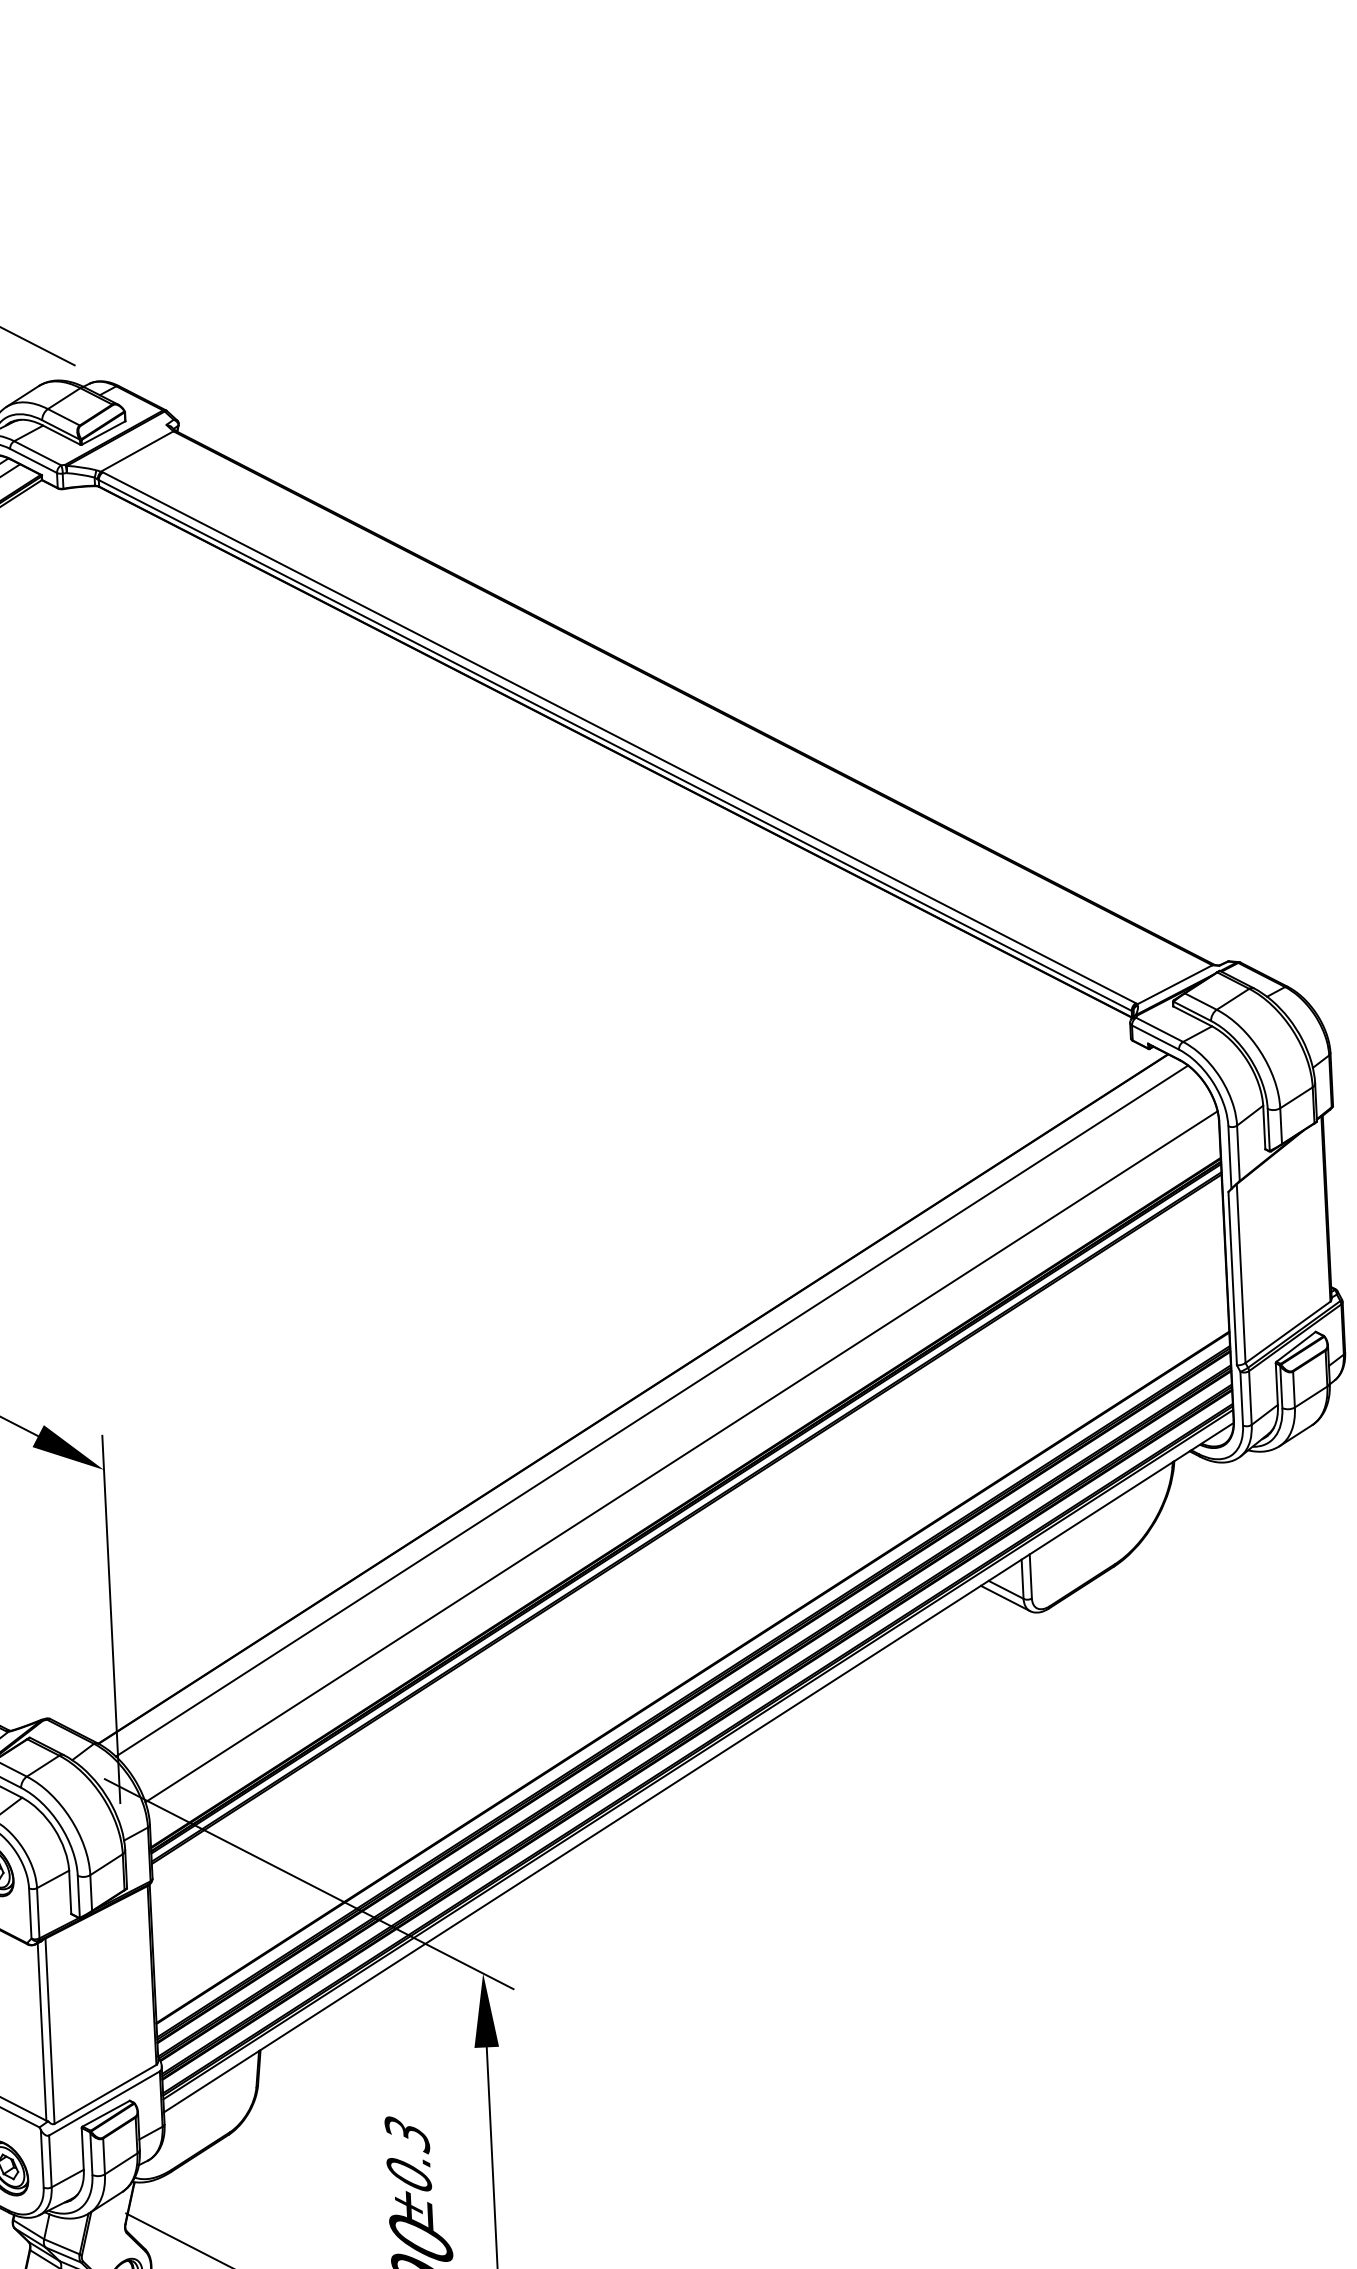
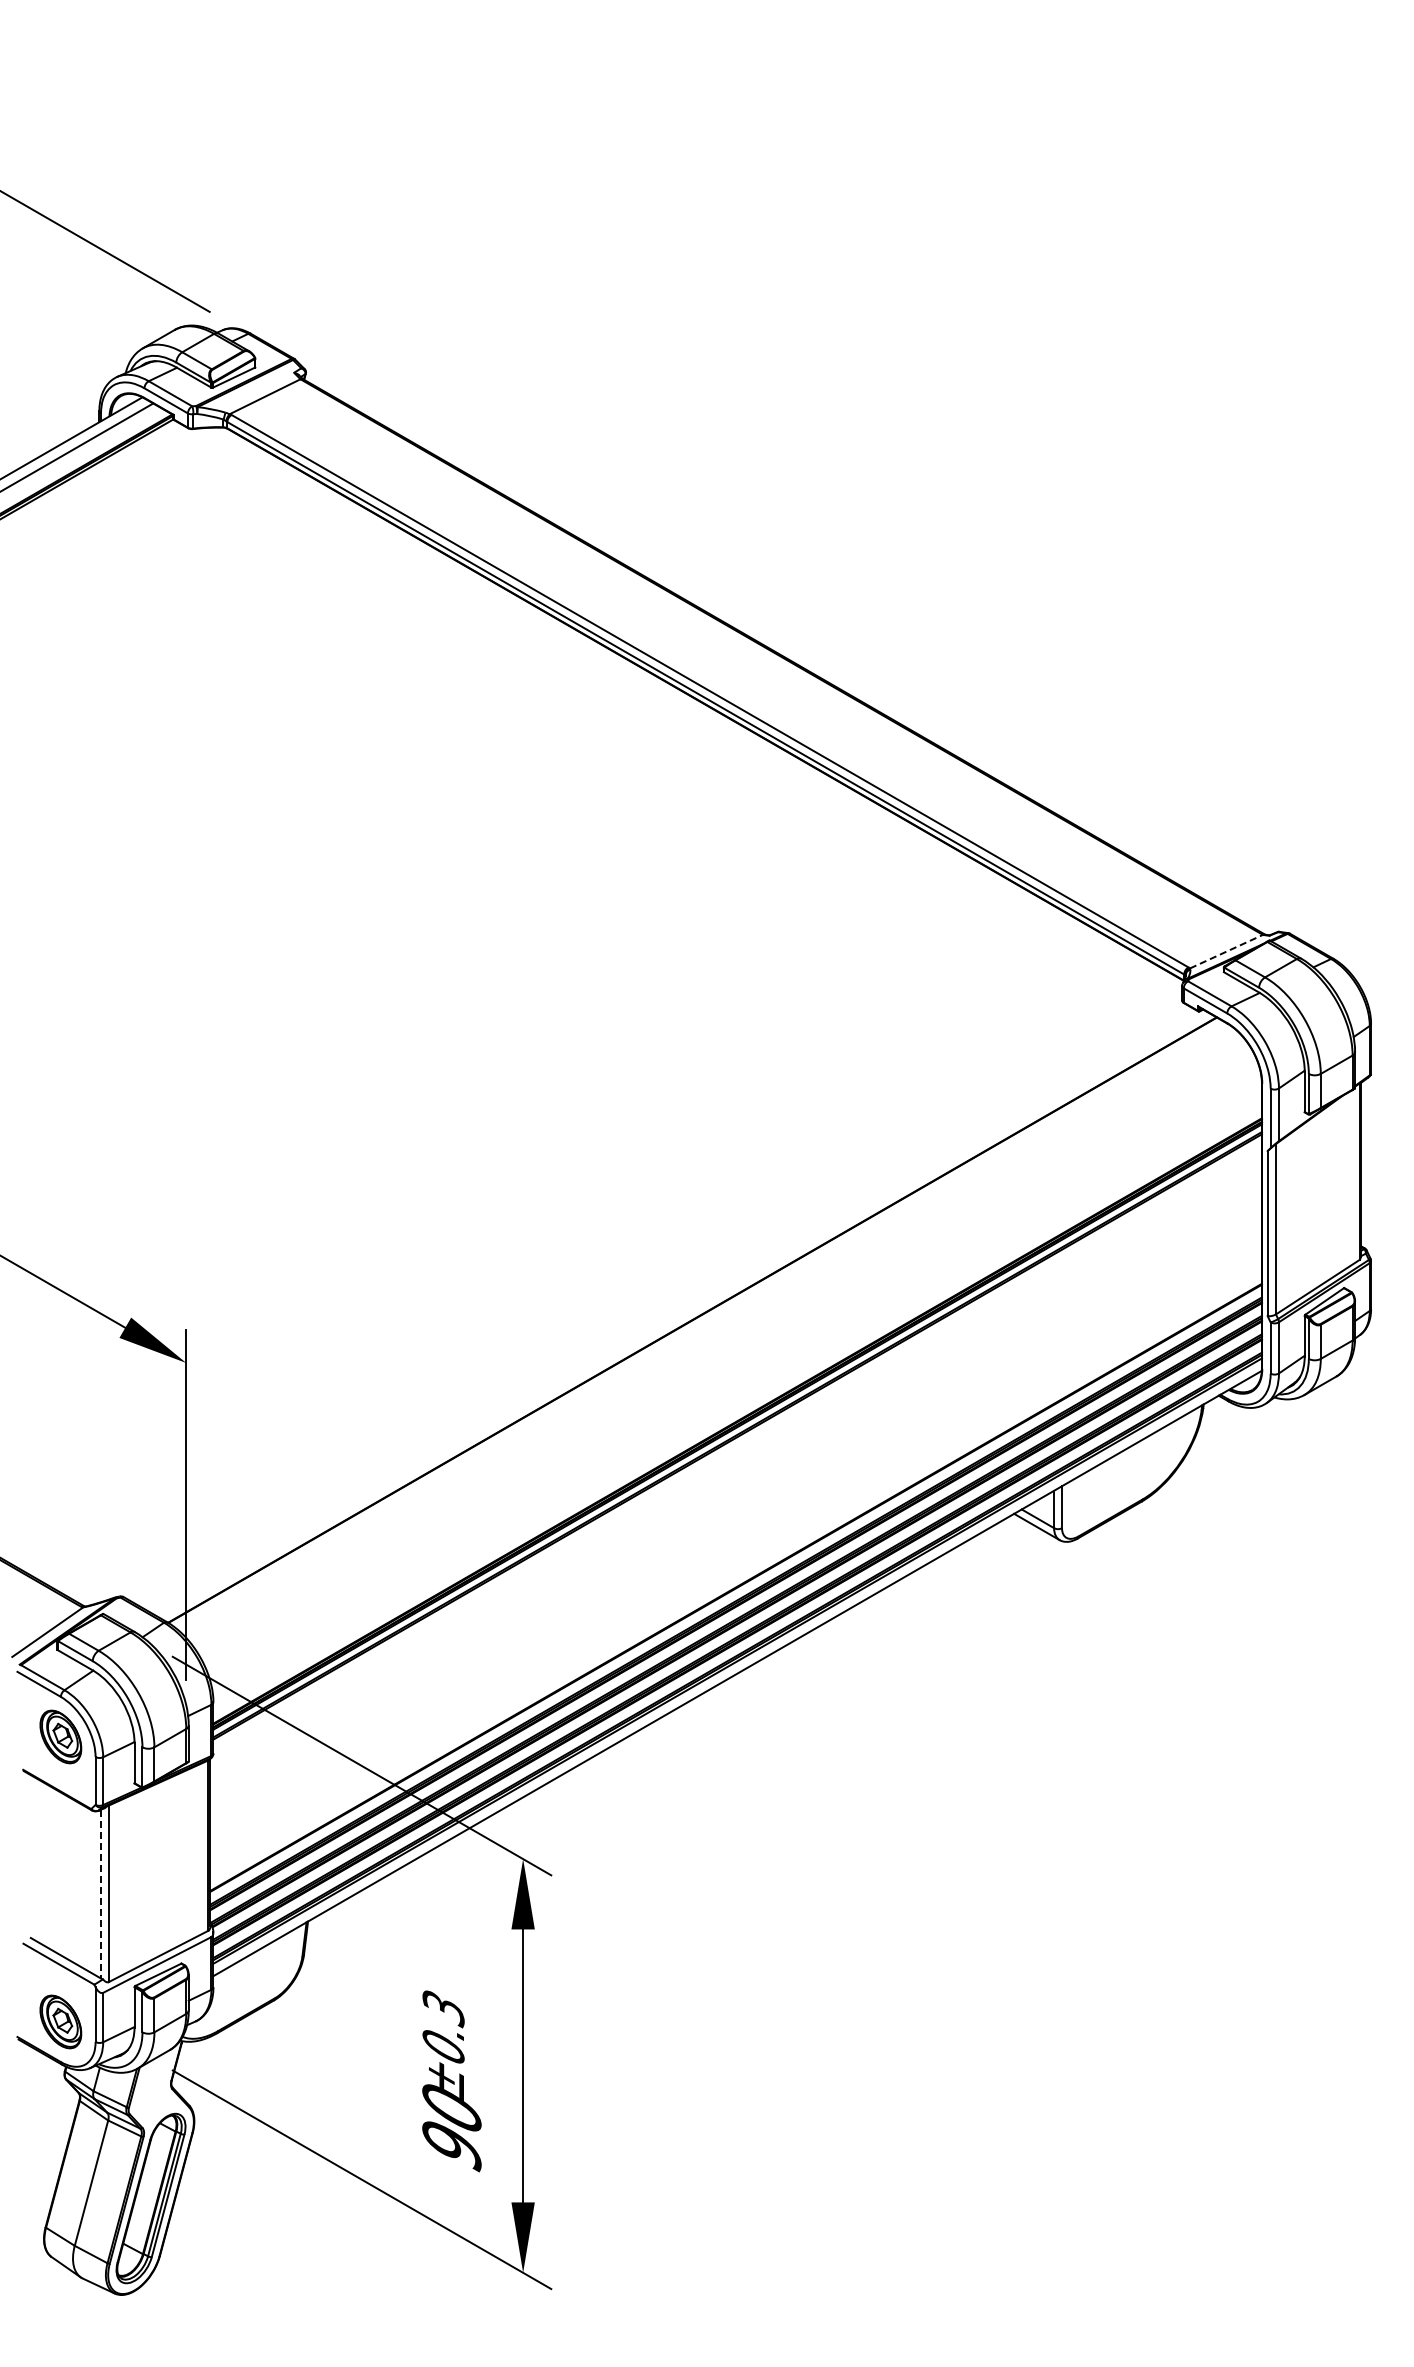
line: (1174, 984) -> (1226, 951), solid -> dashed
line: (651, 1411) -> (709, 1332), removed
line: (681, 1455) -> (735, 1376), removed
line: (42, 2032) -> (101, 1894), solid -> dashed

